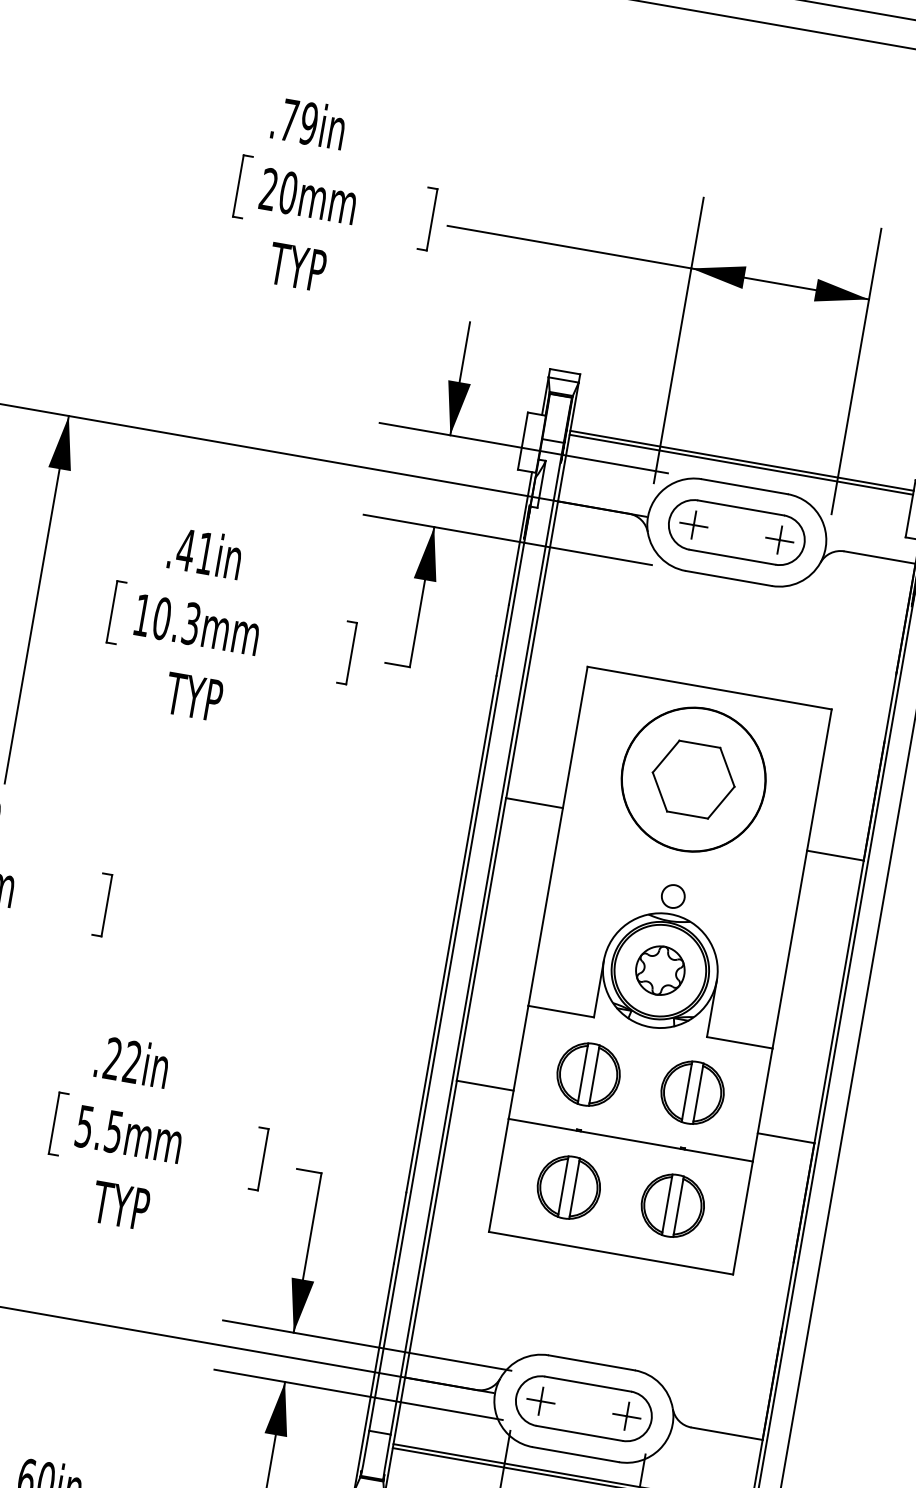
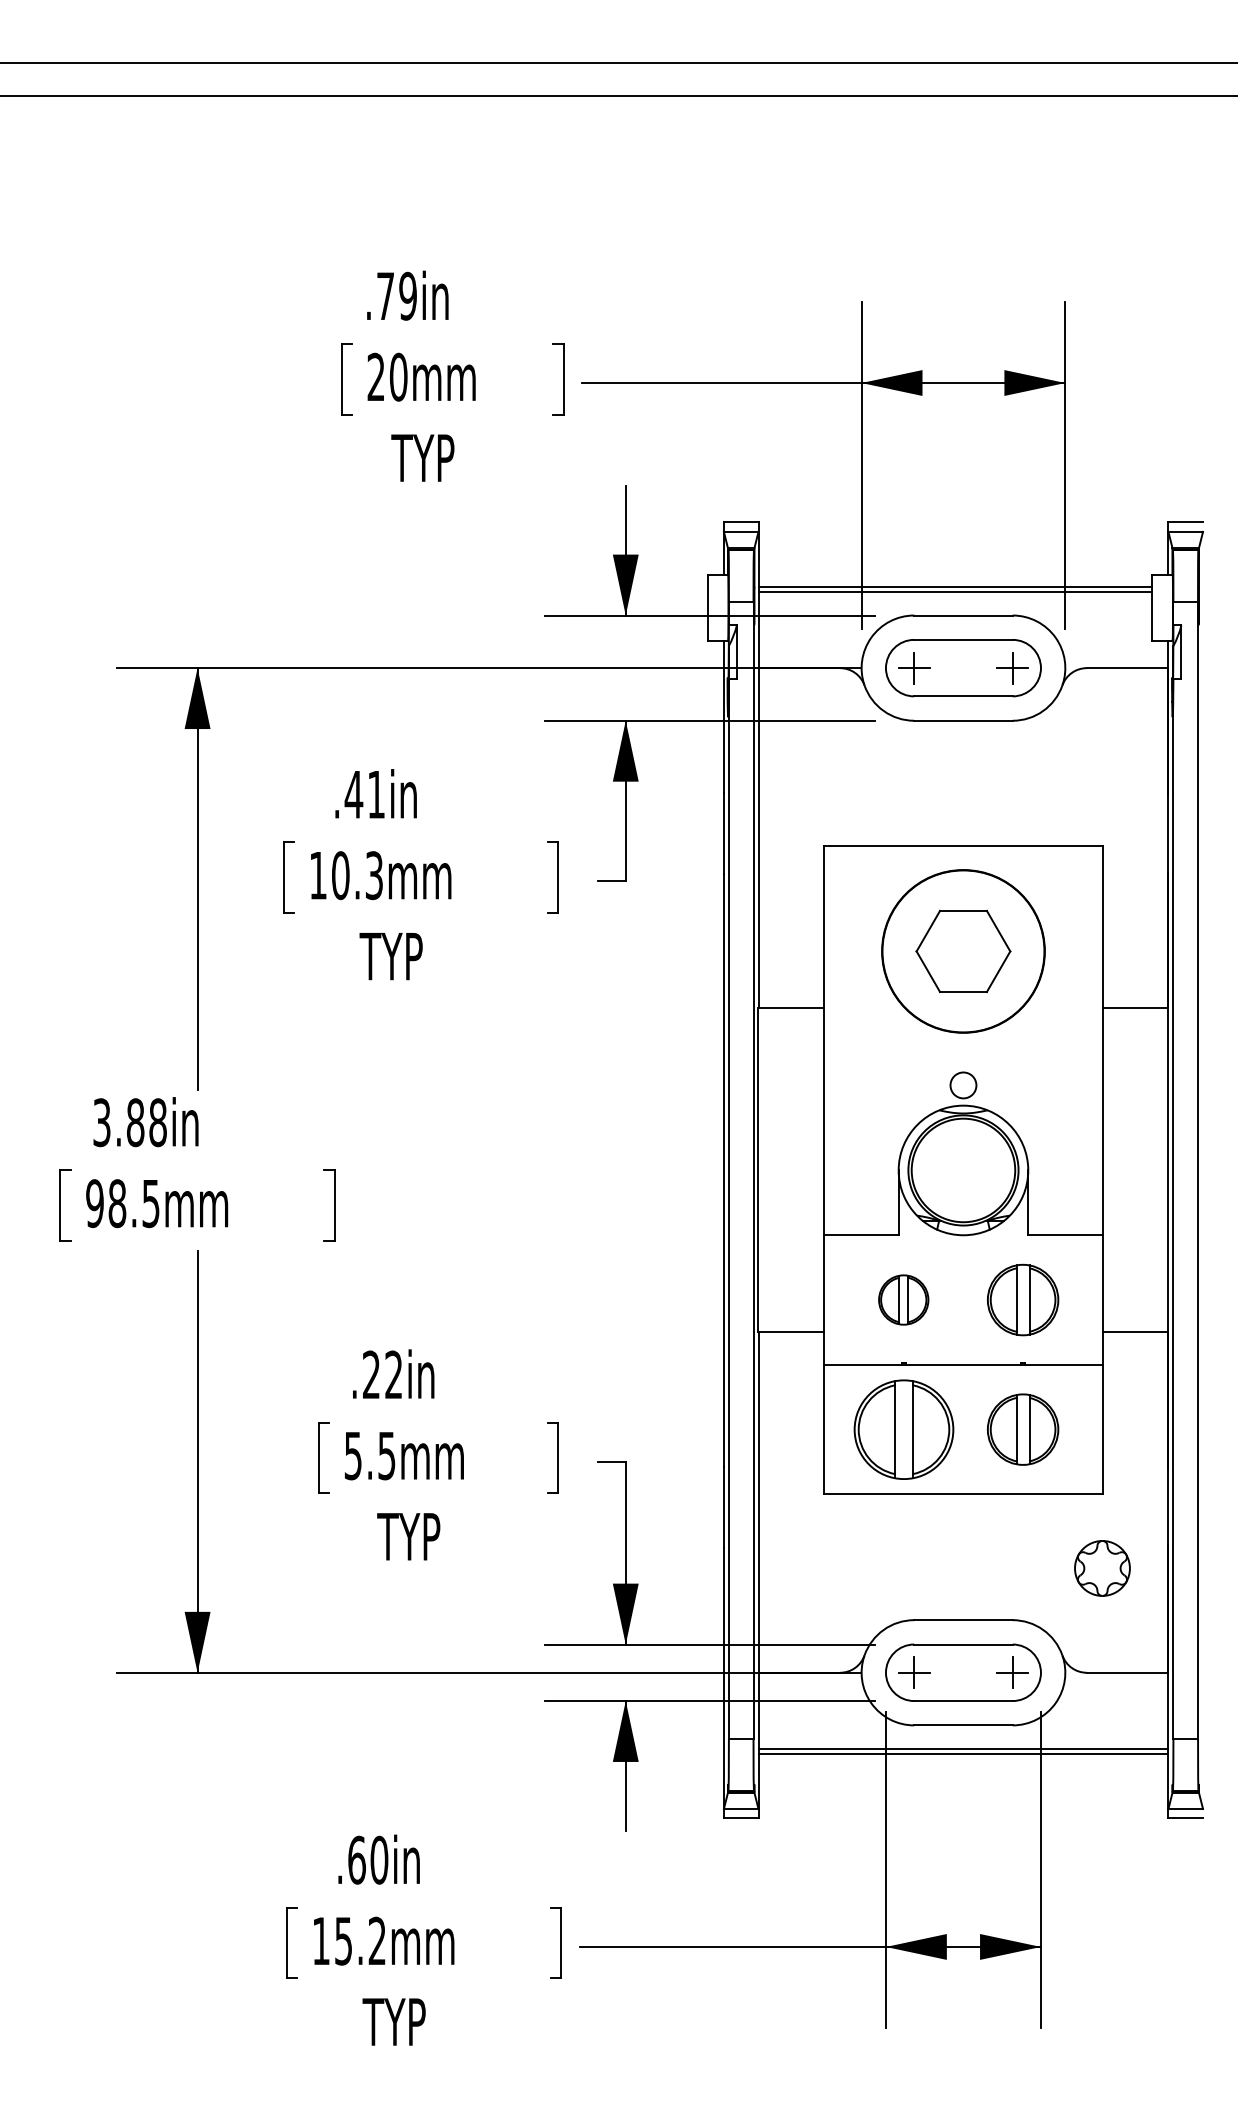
part: (660, 970) -> (1102, 1568), moved
part: (588, 1074) -> (903, 1299), size x0.7
part: (568, 1187) -> (903, 1429), size x1.4

